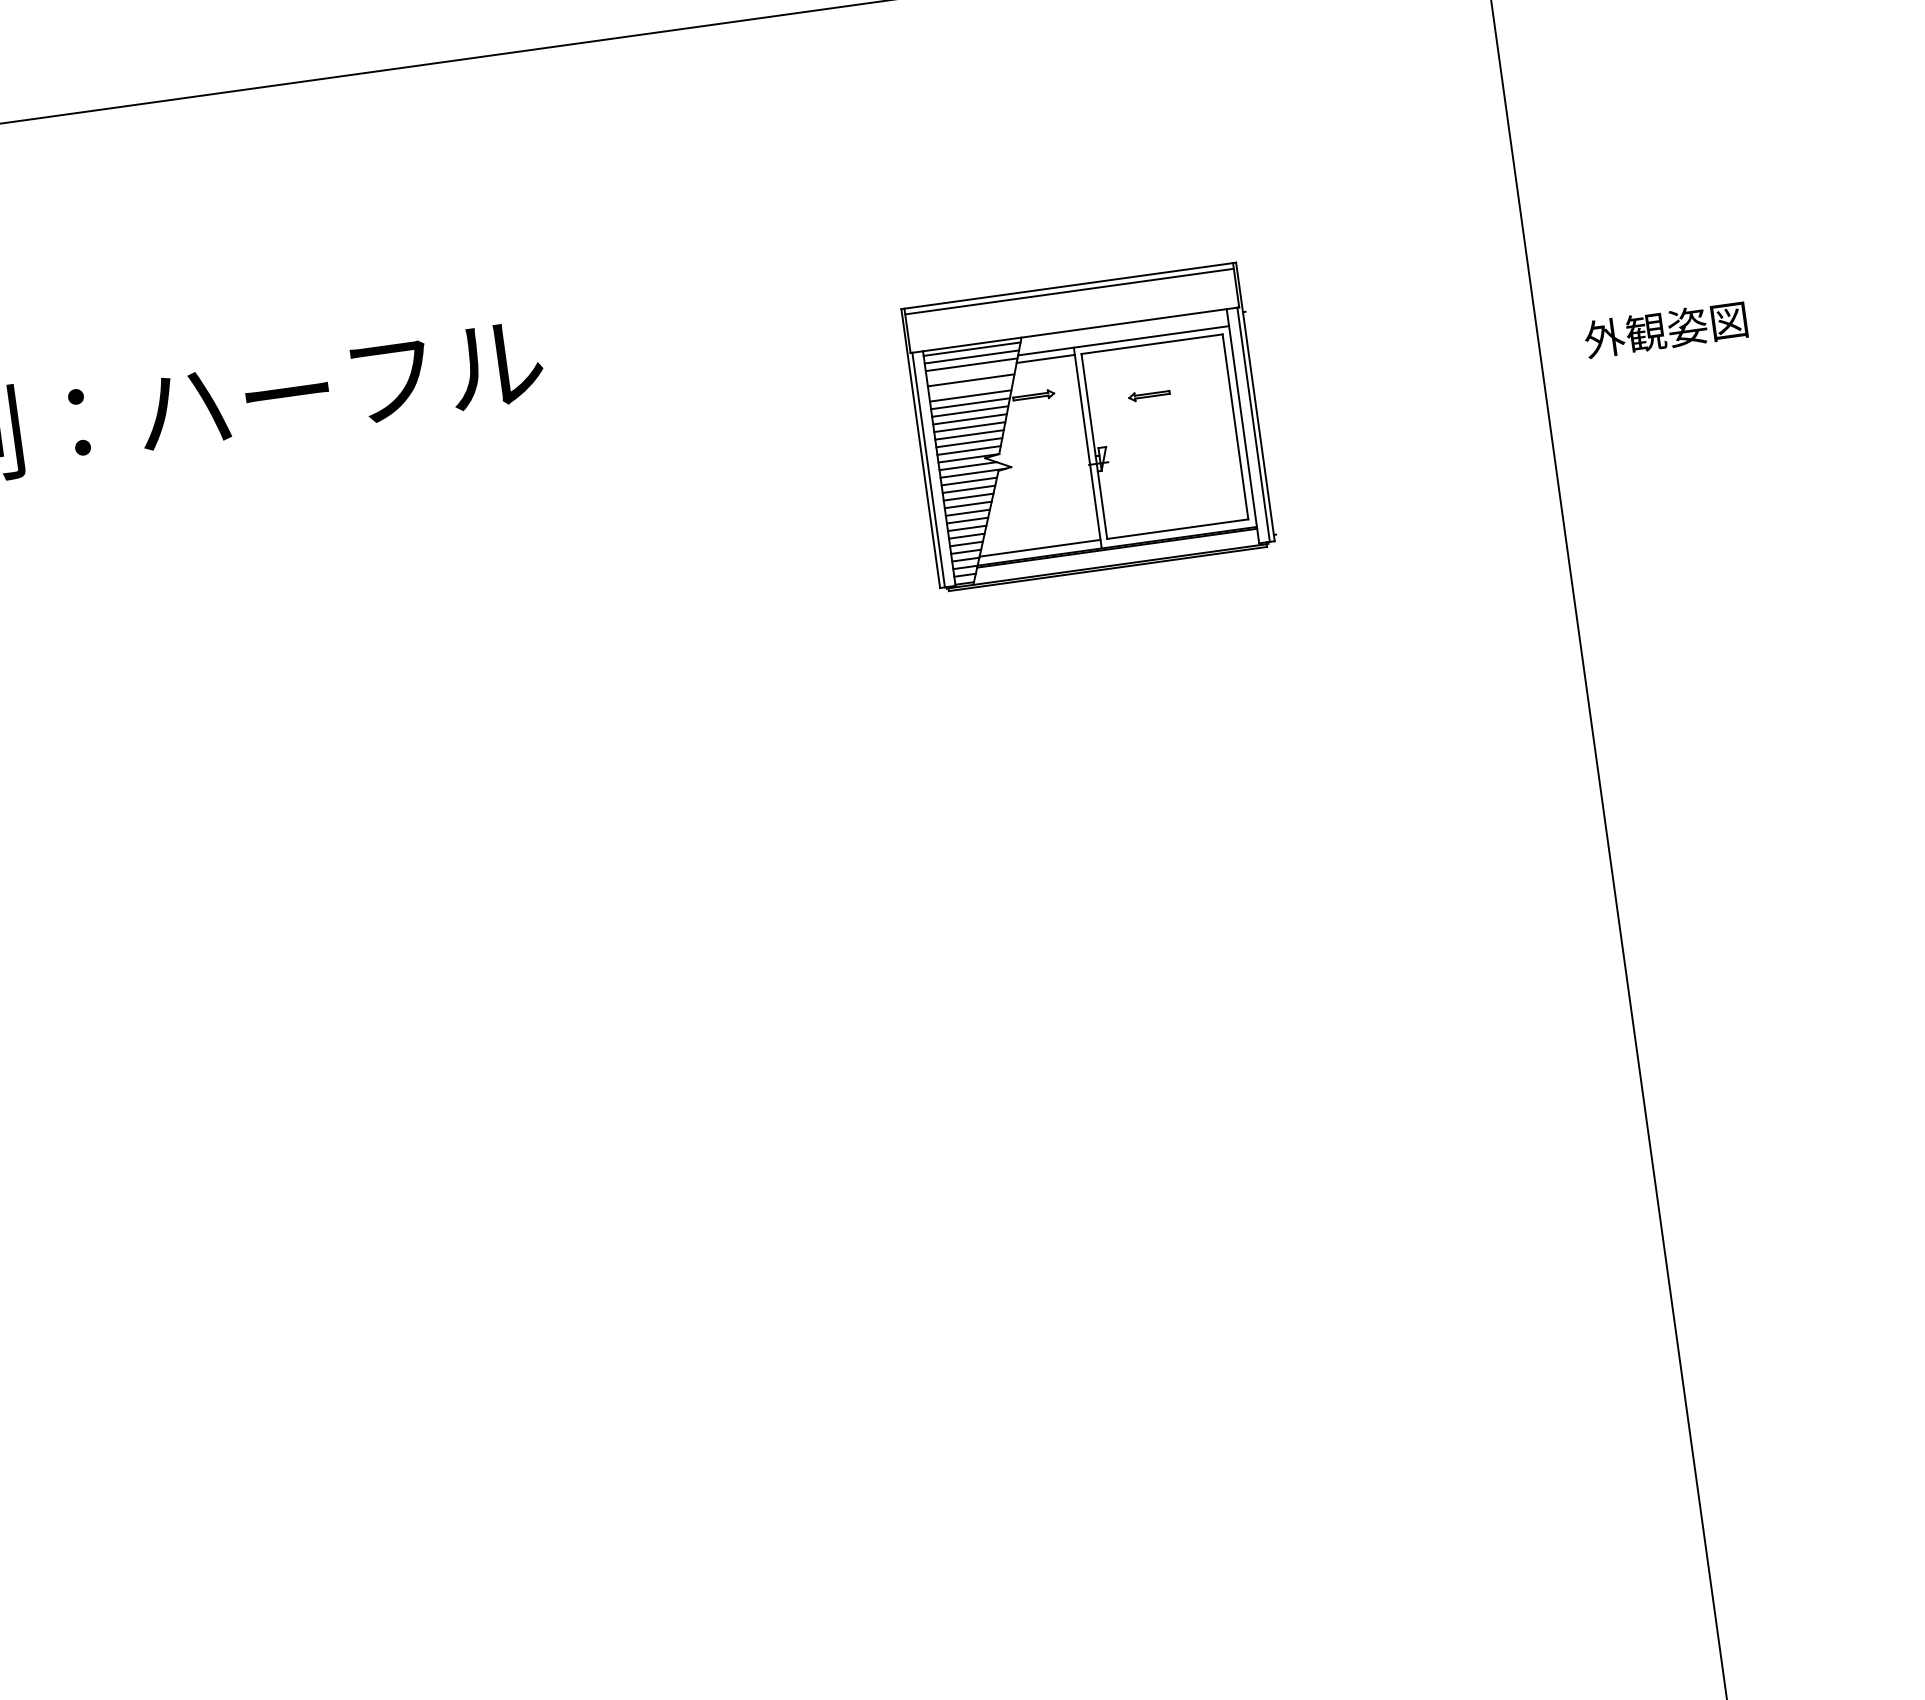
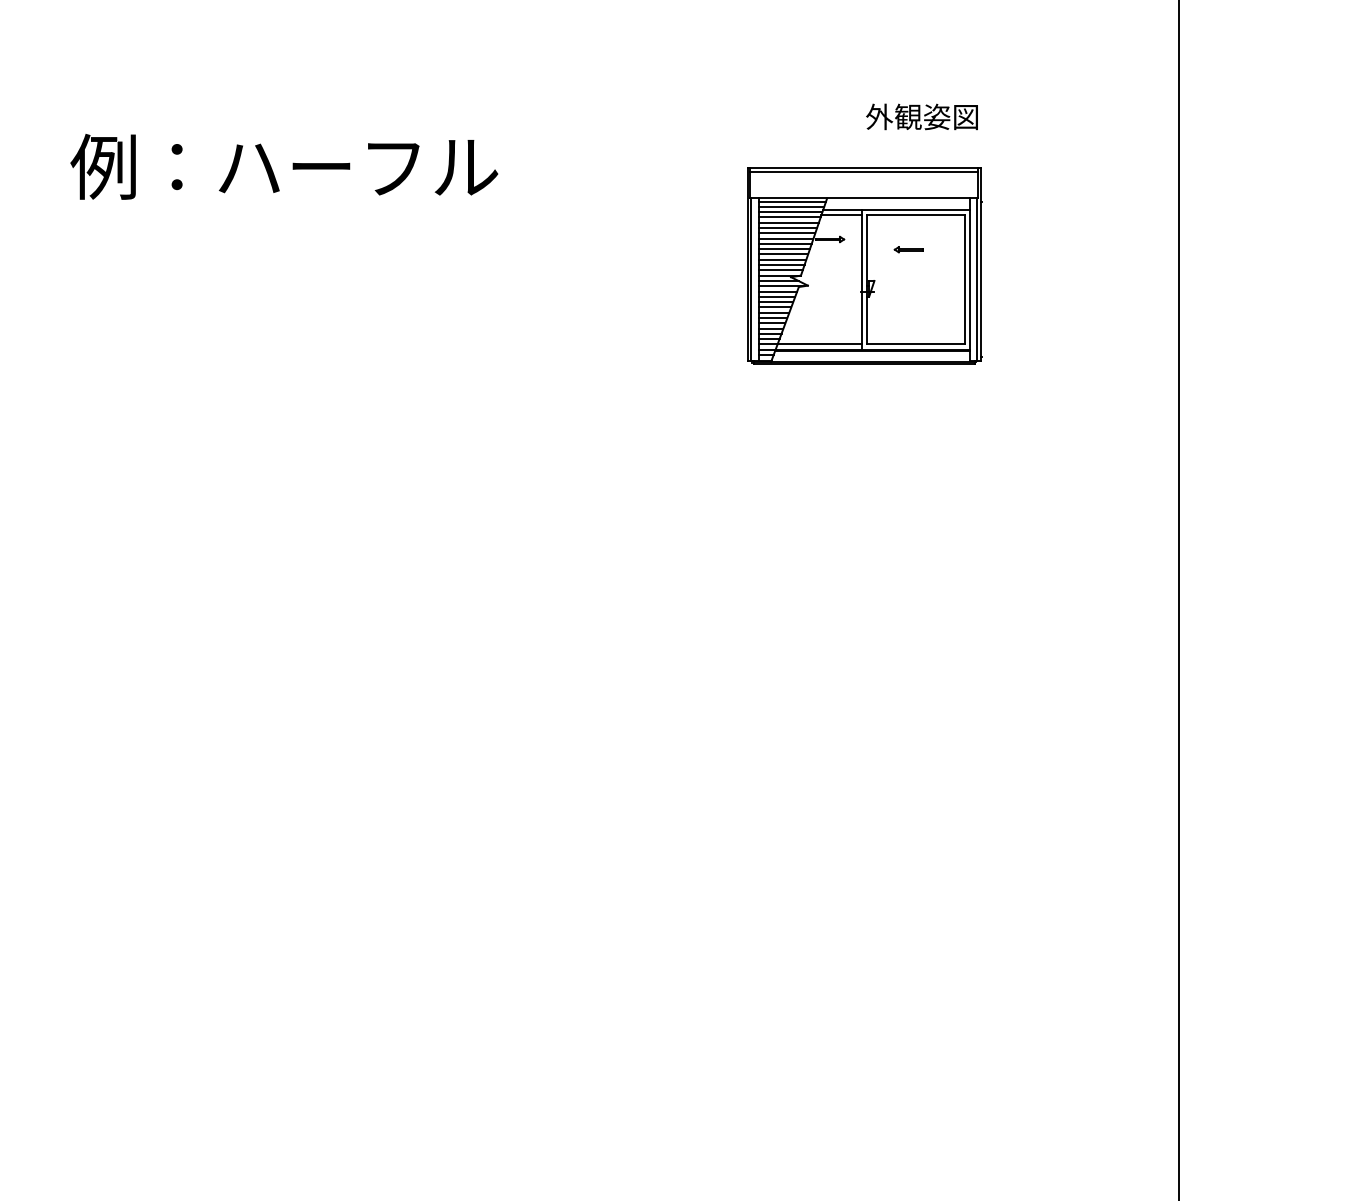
text: (1664, 329) -> (921, 116), moved
line: (971, 372) -> (789, 217), added
line: (970, 388) -> (787, 228), added

